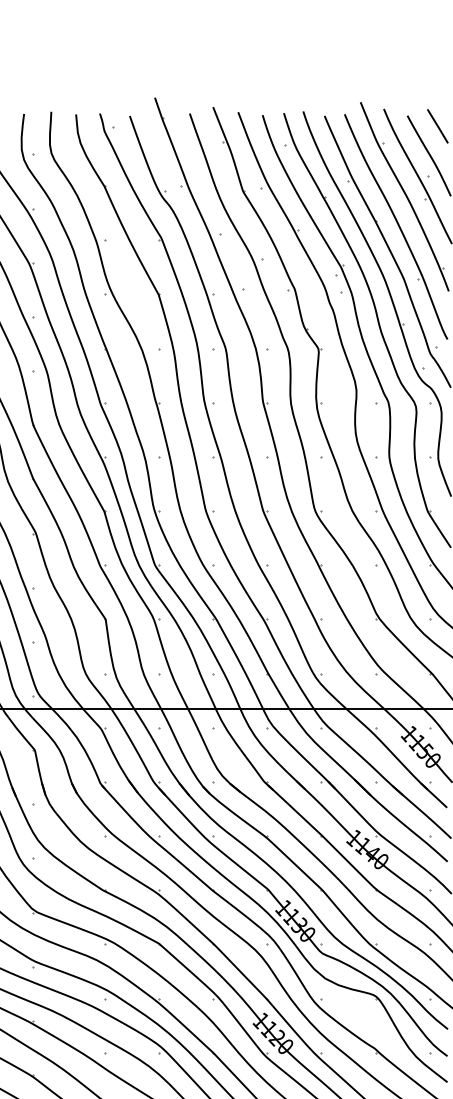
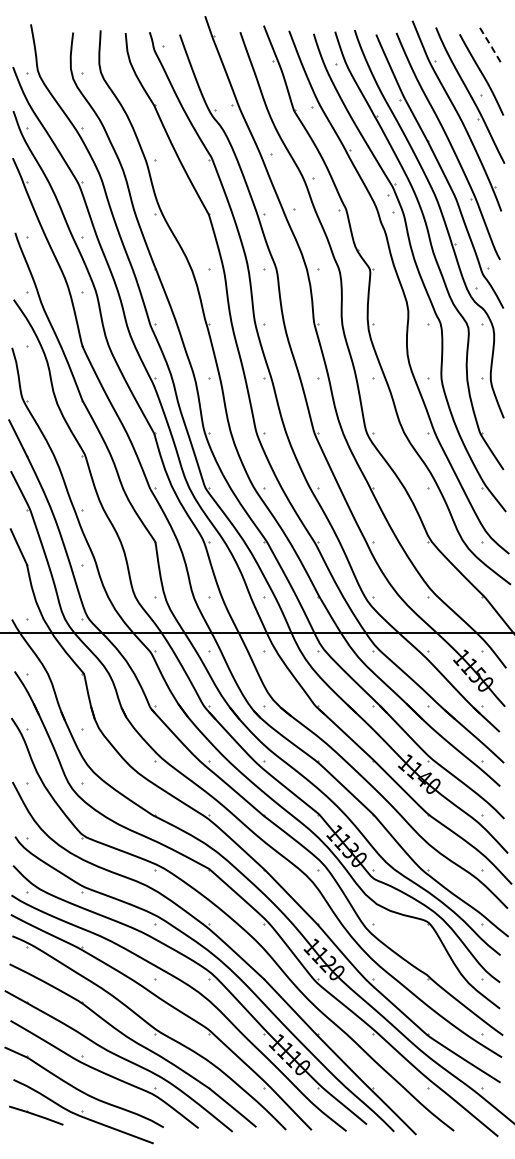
line: (437, 126) -> (490, 45), solid -> dashed

